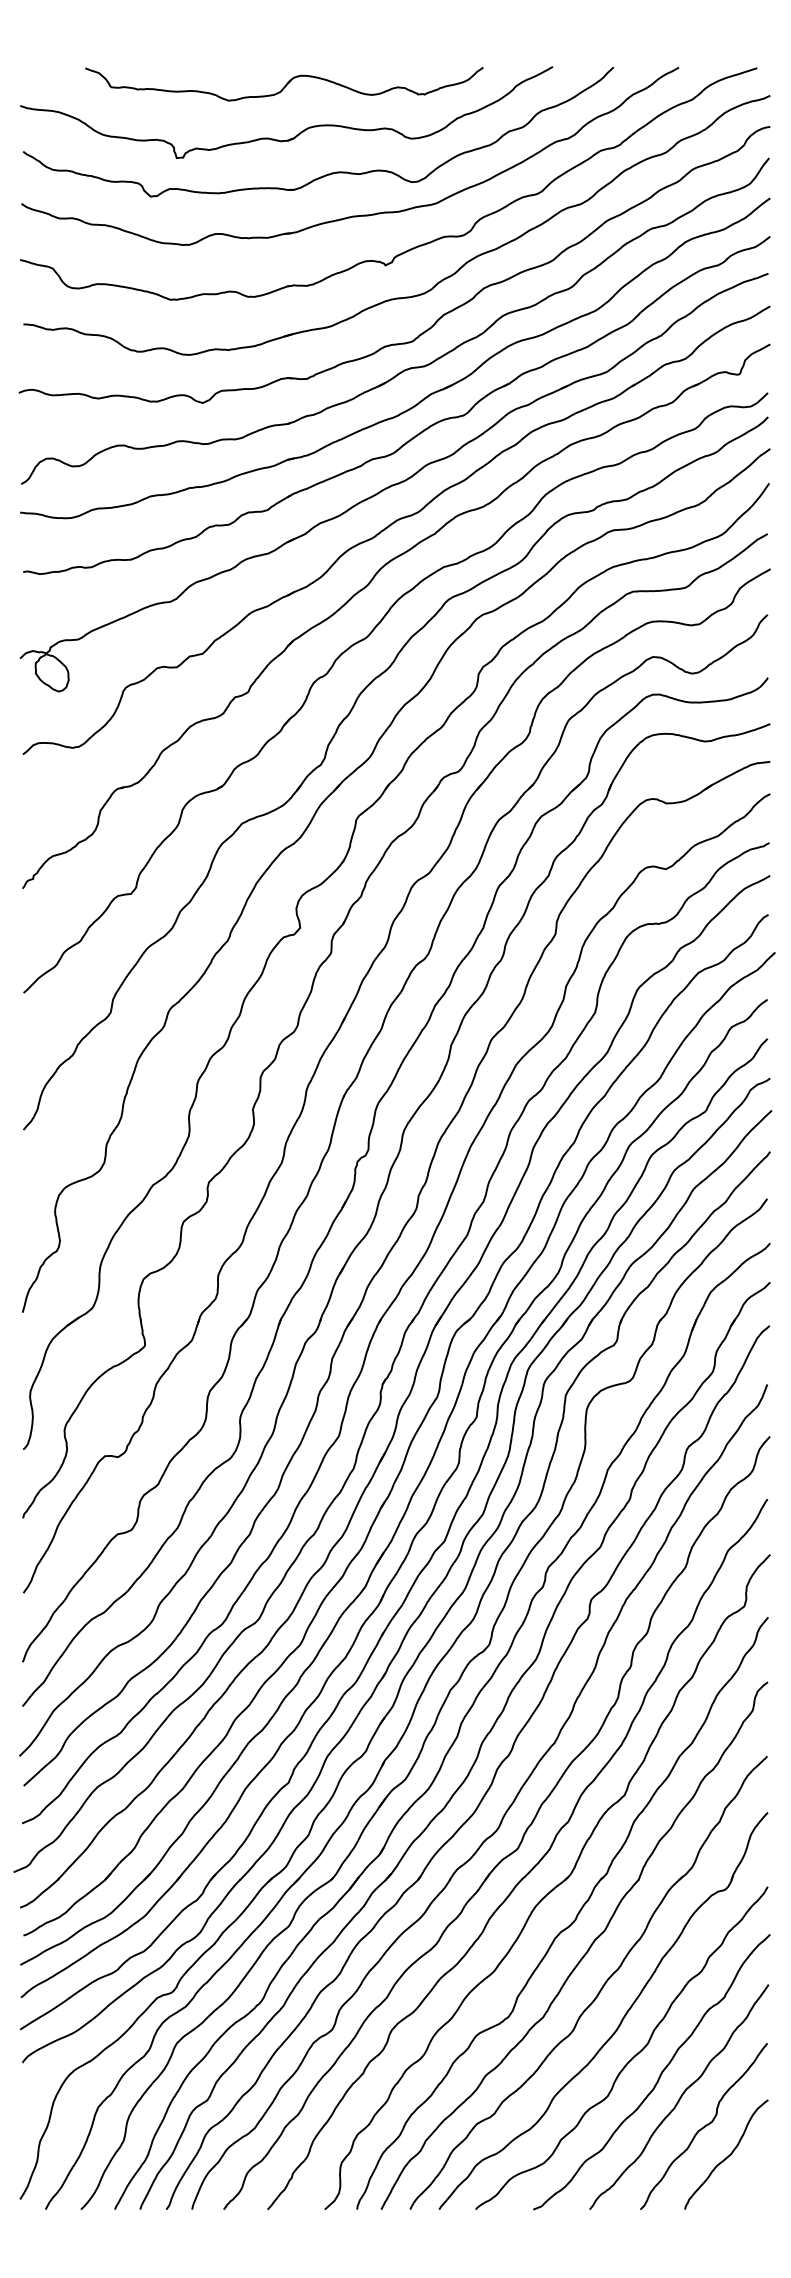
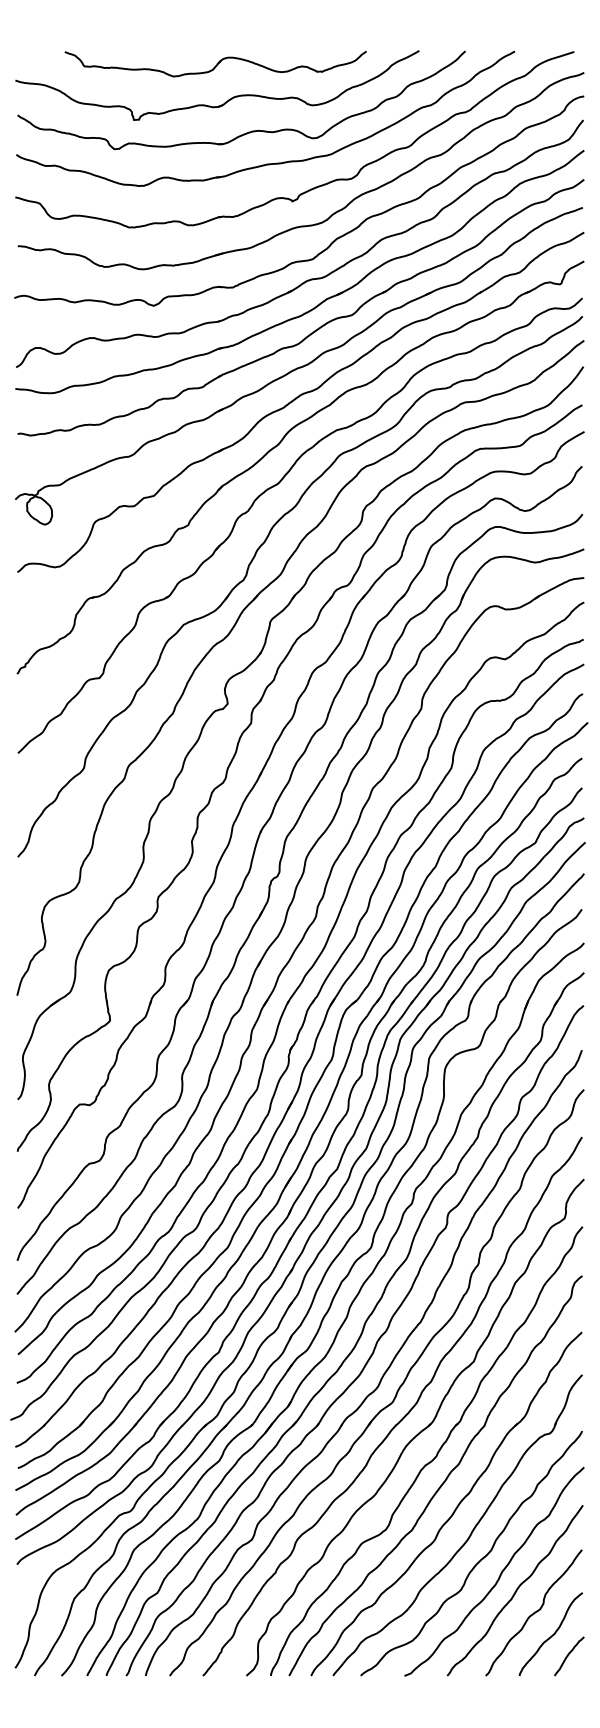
curve: (749, 2183) -> (568, 1656), added

